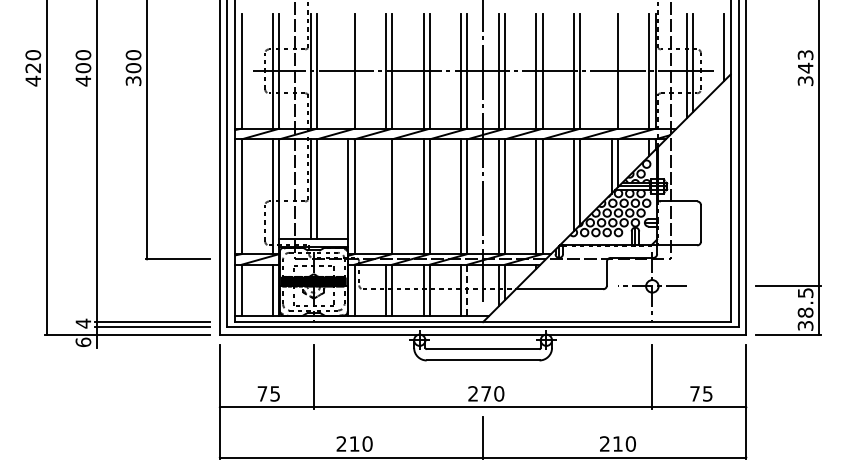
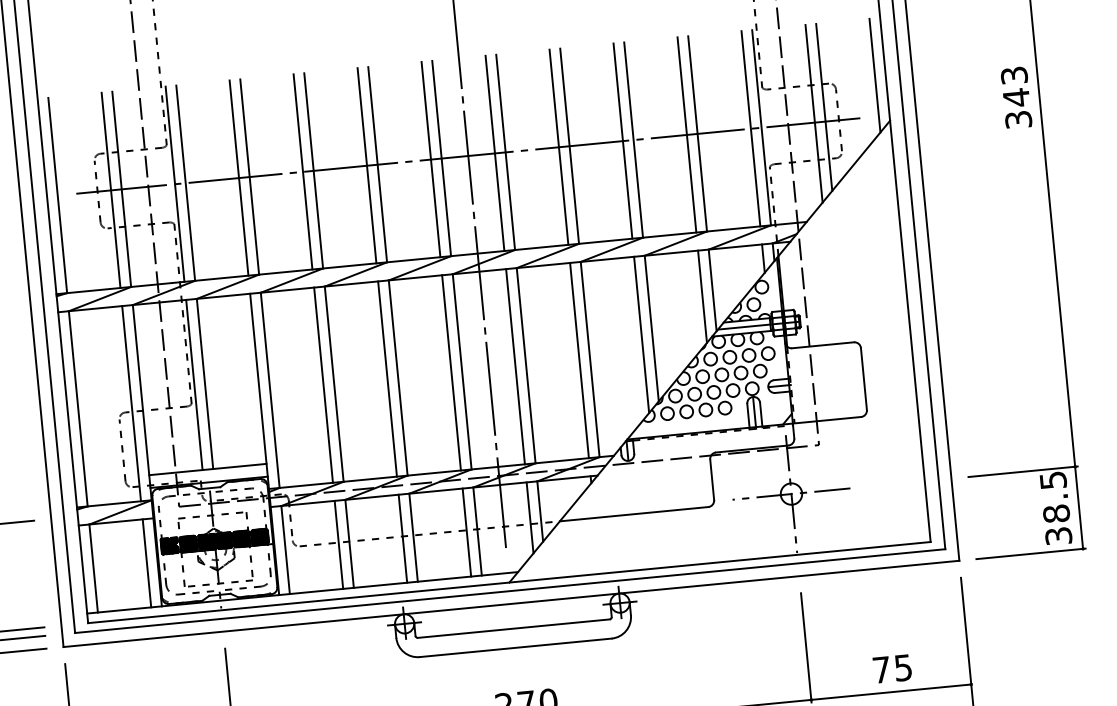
line: (348, 70) -> (239, 176), added
line: (611, 70) -> (686, 133), added
line: (385, 196) -> (322, 384), added
line: (467, 290) -> (477, 531), dashed -> solid

